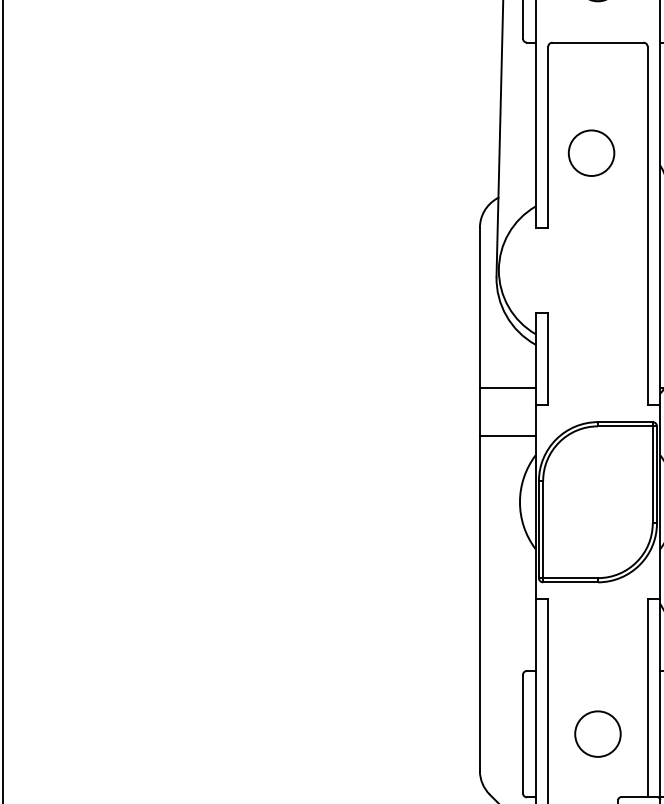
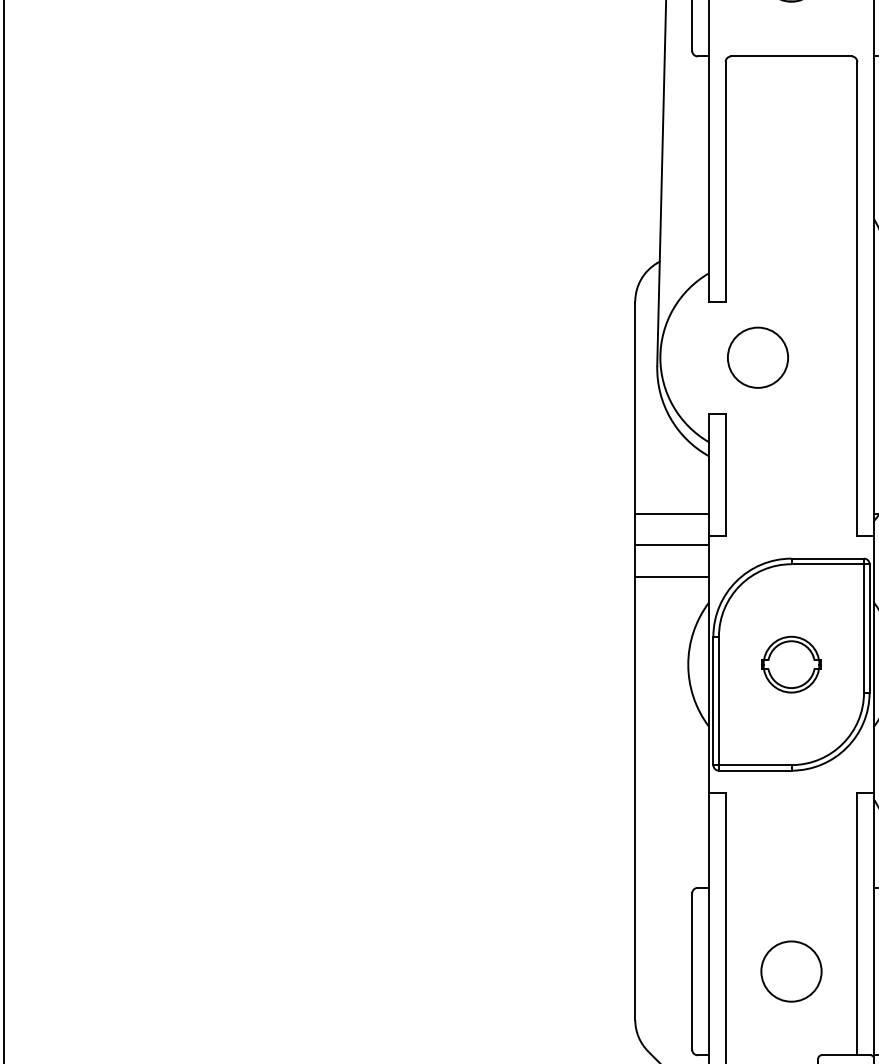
circle: (591, 153) -> (757, 357), moved
line: (507, 412) -> (671, 545), added
part: (597, 502) -> (791, 664), added

